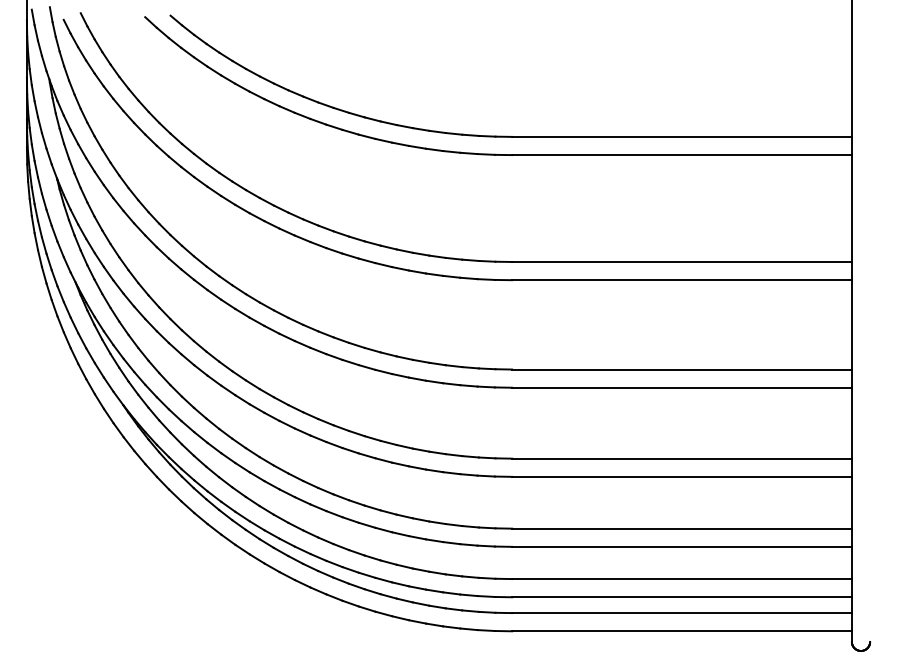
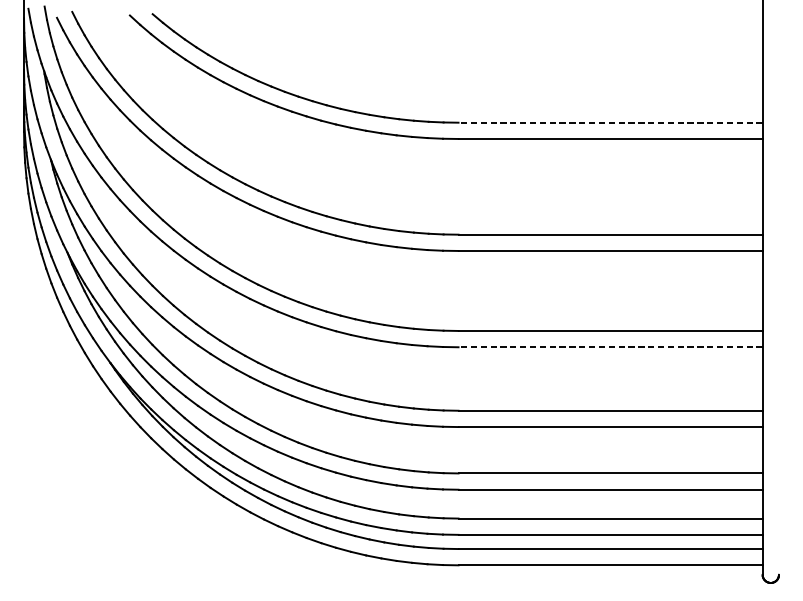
line: (682, 136) -> (611, 122), solid -> dashed
line: (682, 387) -> (611, 347), solid -> dashed

